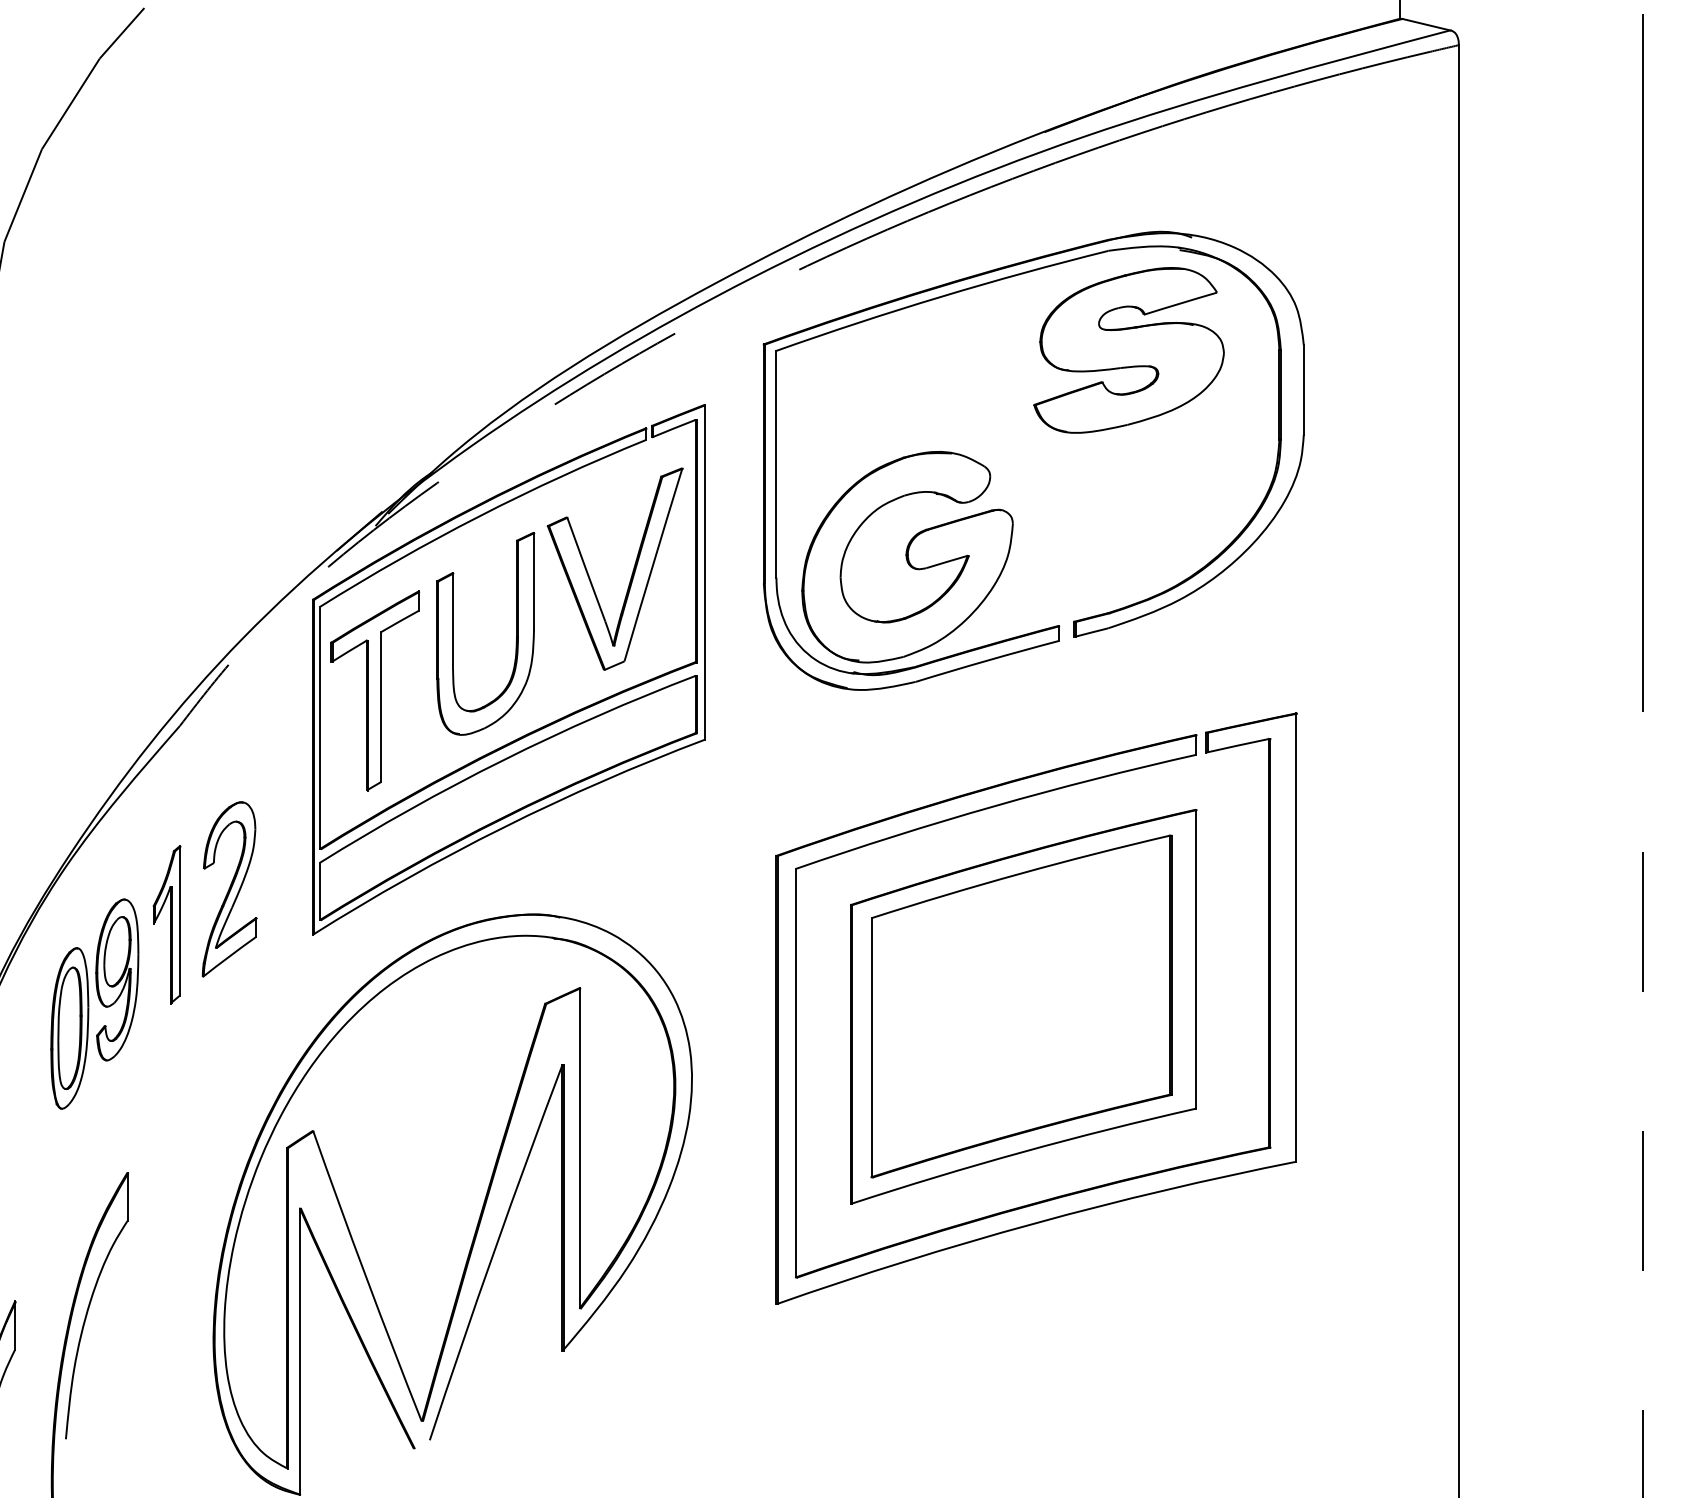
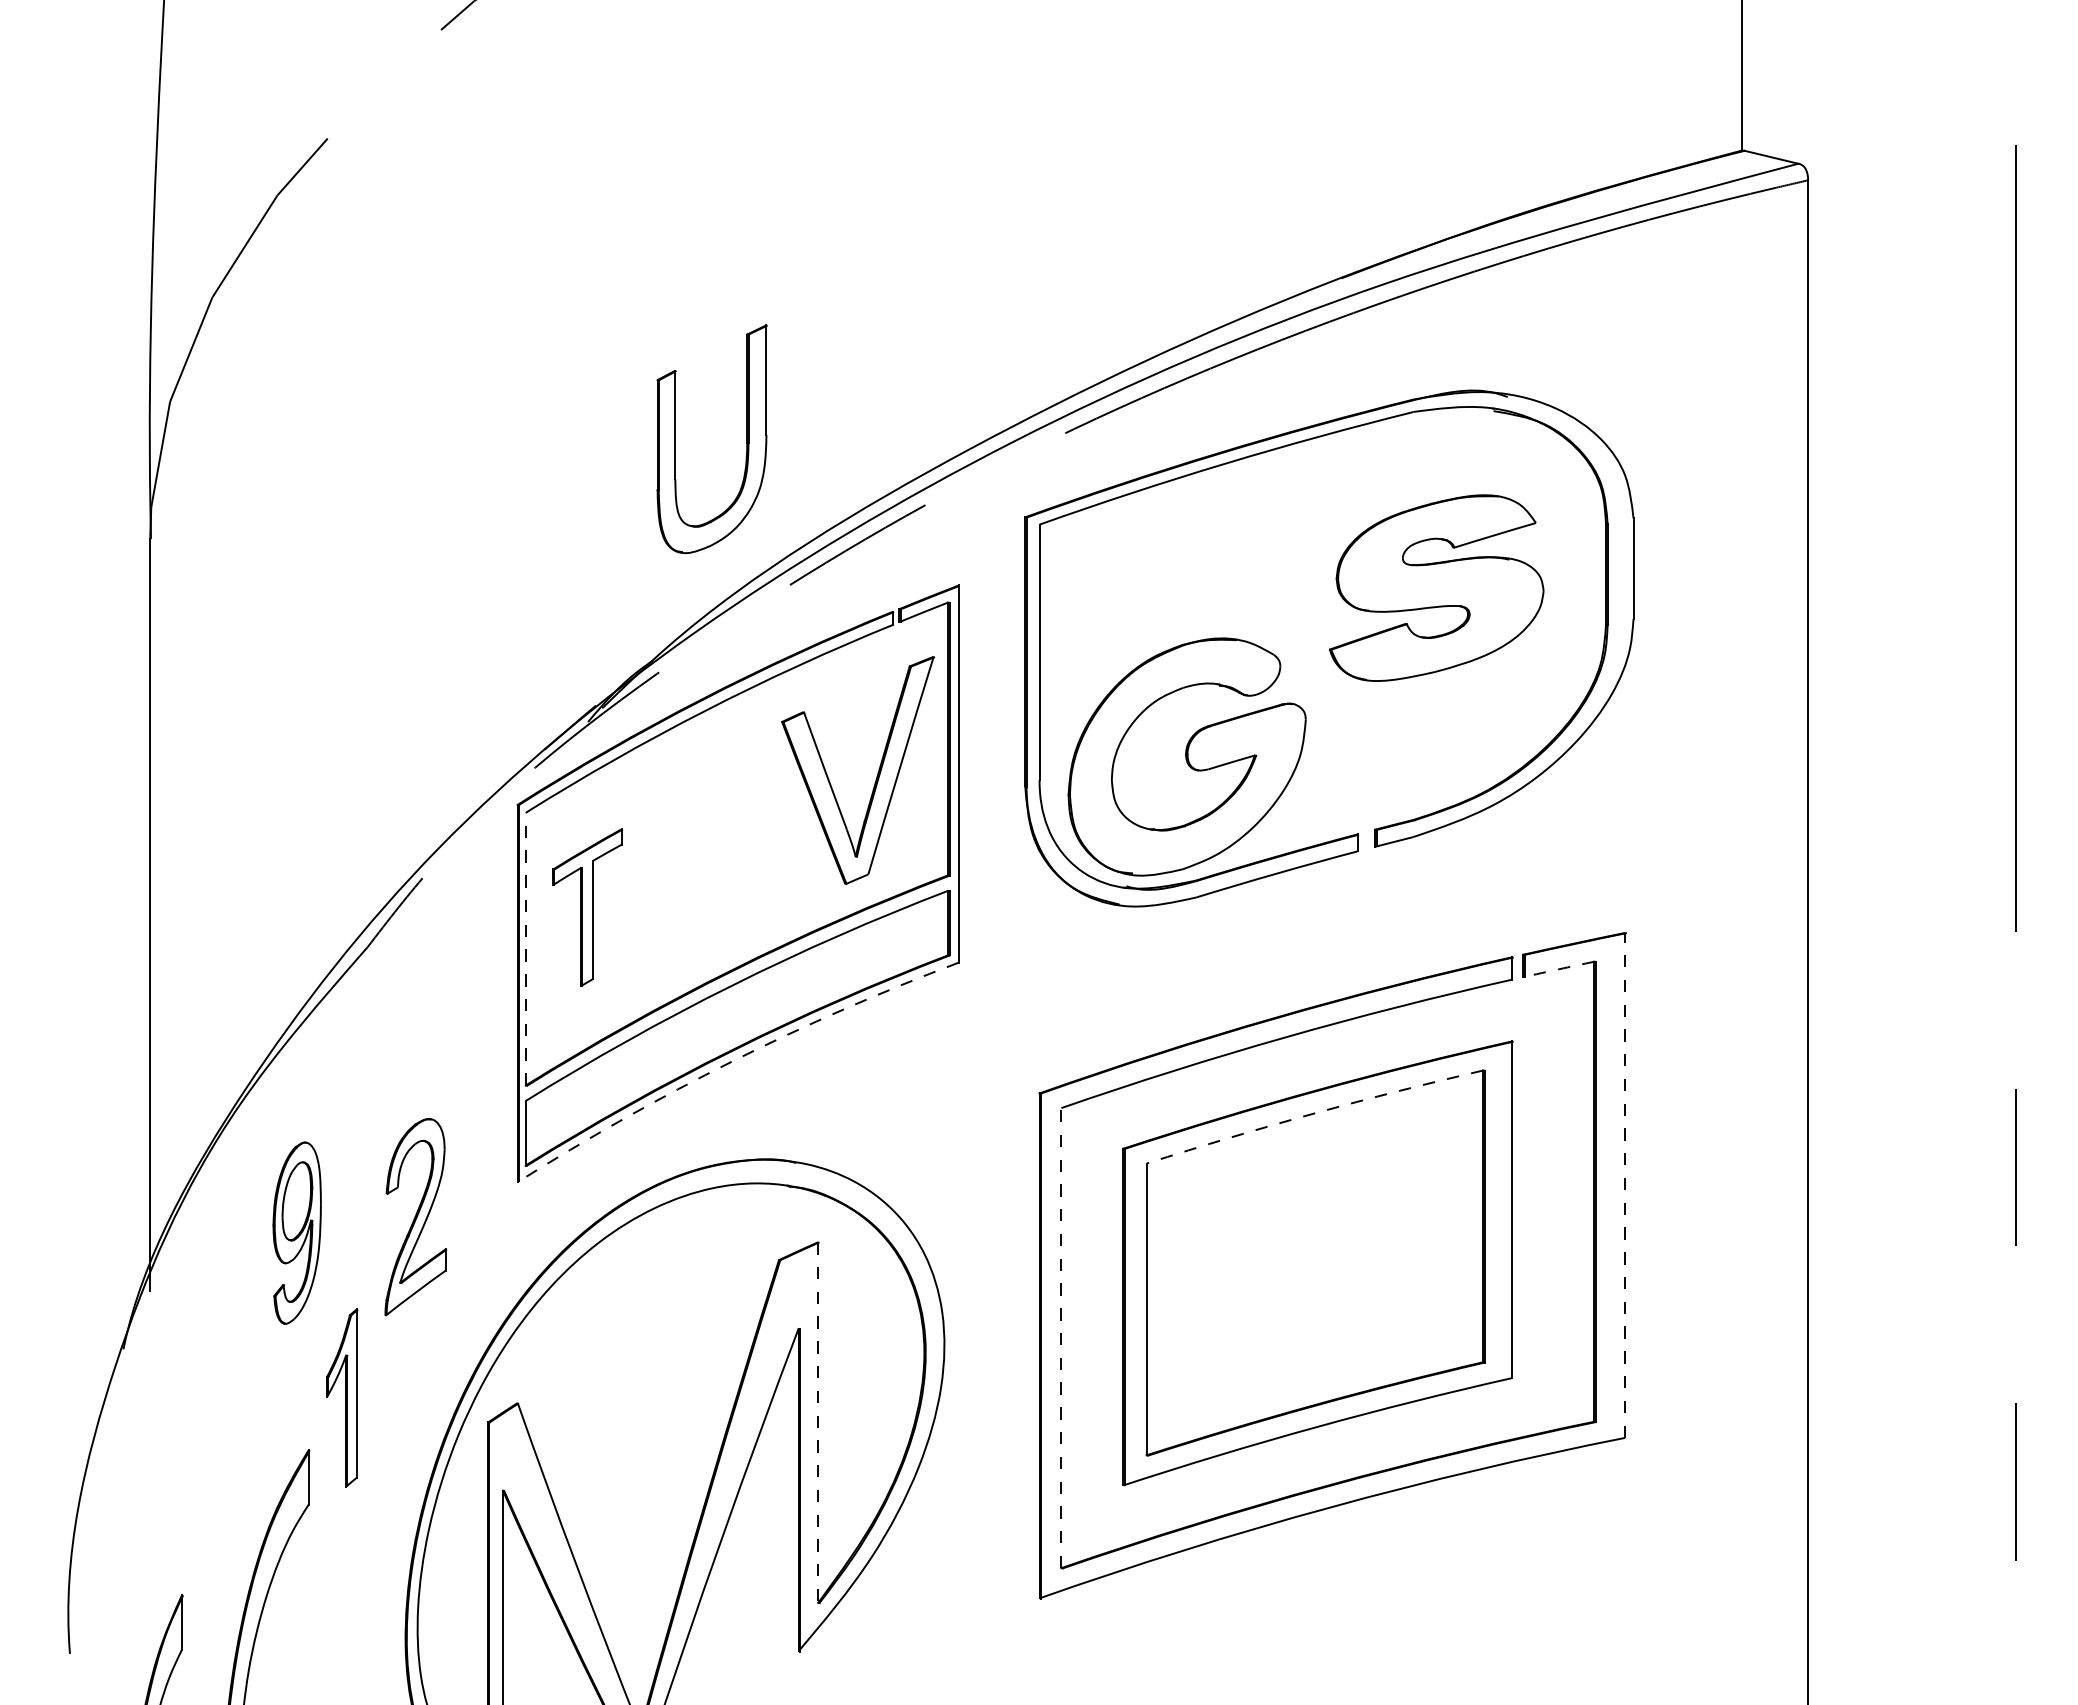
part: (1128, 349) -> (1436, 587), moved
part: (516, 633) -> (746, 439), moved
part: (375, 690) -> (587, 907), size x0.7
line: (320, 727) -> (525, 948), solid -> dashed
arc: (1237, 745) -> (1558, 969), solid -> dashed
arc: (503, 827) -> (732, 1061), solid -> dashed
arc: (1019, 873) -> (1313, 1113), solid -> dashed
part: (229, 889) -> (415, 1217), moved
part: (167, 924) -> (342, 1397), moved
line: (1296, 936) -> (1625, 1184), solid -> dashed
part: (69, 1028) -> (243, 1287), removed
line: (795, 1072) -> (1061, 1337), solid -> dashed
line: (580, 1148) -> (818, 1423), solid -> dashed

